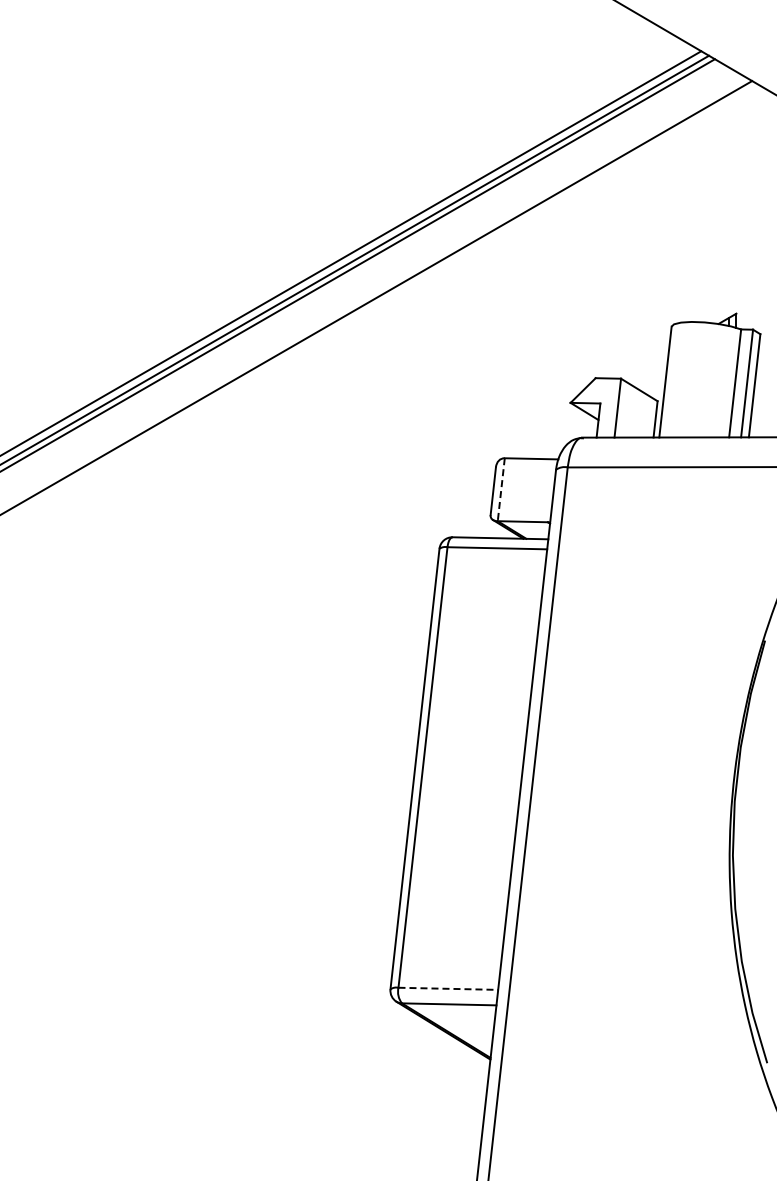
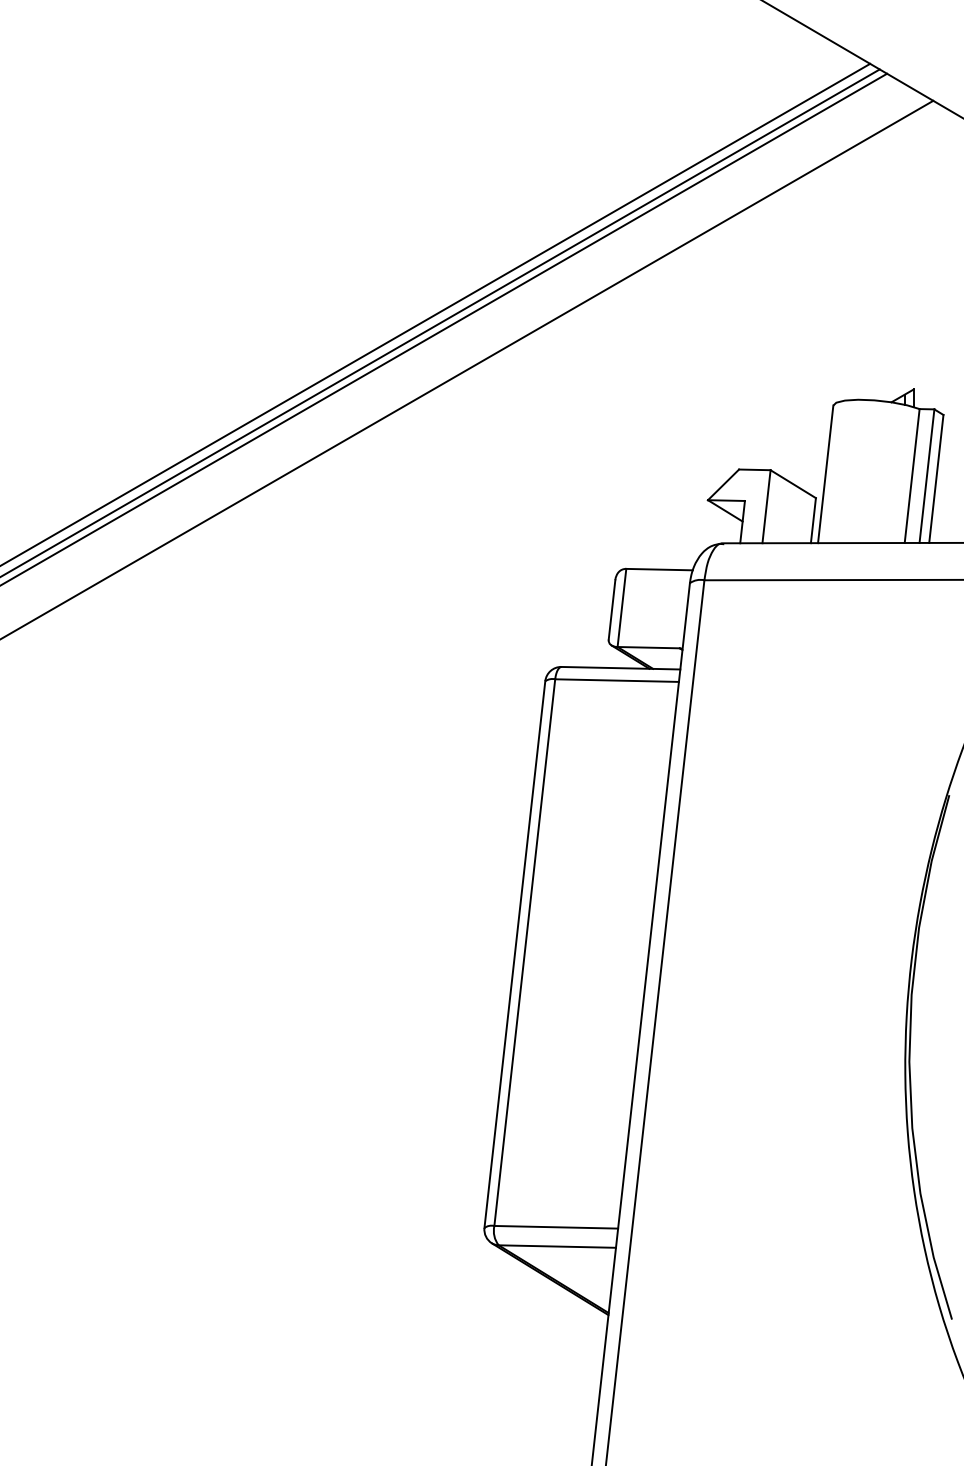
line: (501, 489) -> (622, 607), dashed -> solid
line: (448, 988) -> (556, 1226), dashed -> solid

